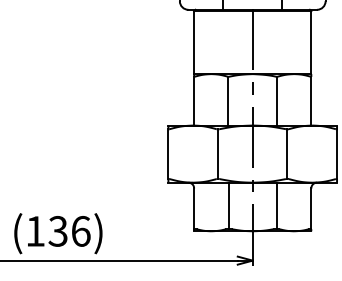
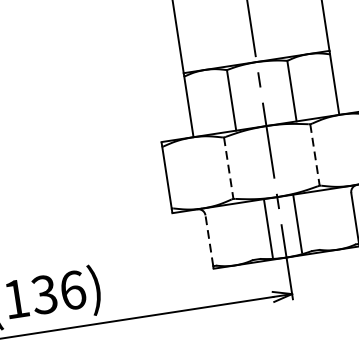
line: (218, 154) -> (229, 168), solid -> dashed
line: (287, 154) -> (315, 155), solid -> dashed
line: (228, 205) -> (267, 227), moved
line: (276, 205) -> (297, 223), moved
line: (194, 208) -> (209, 240), solid -> dashed

